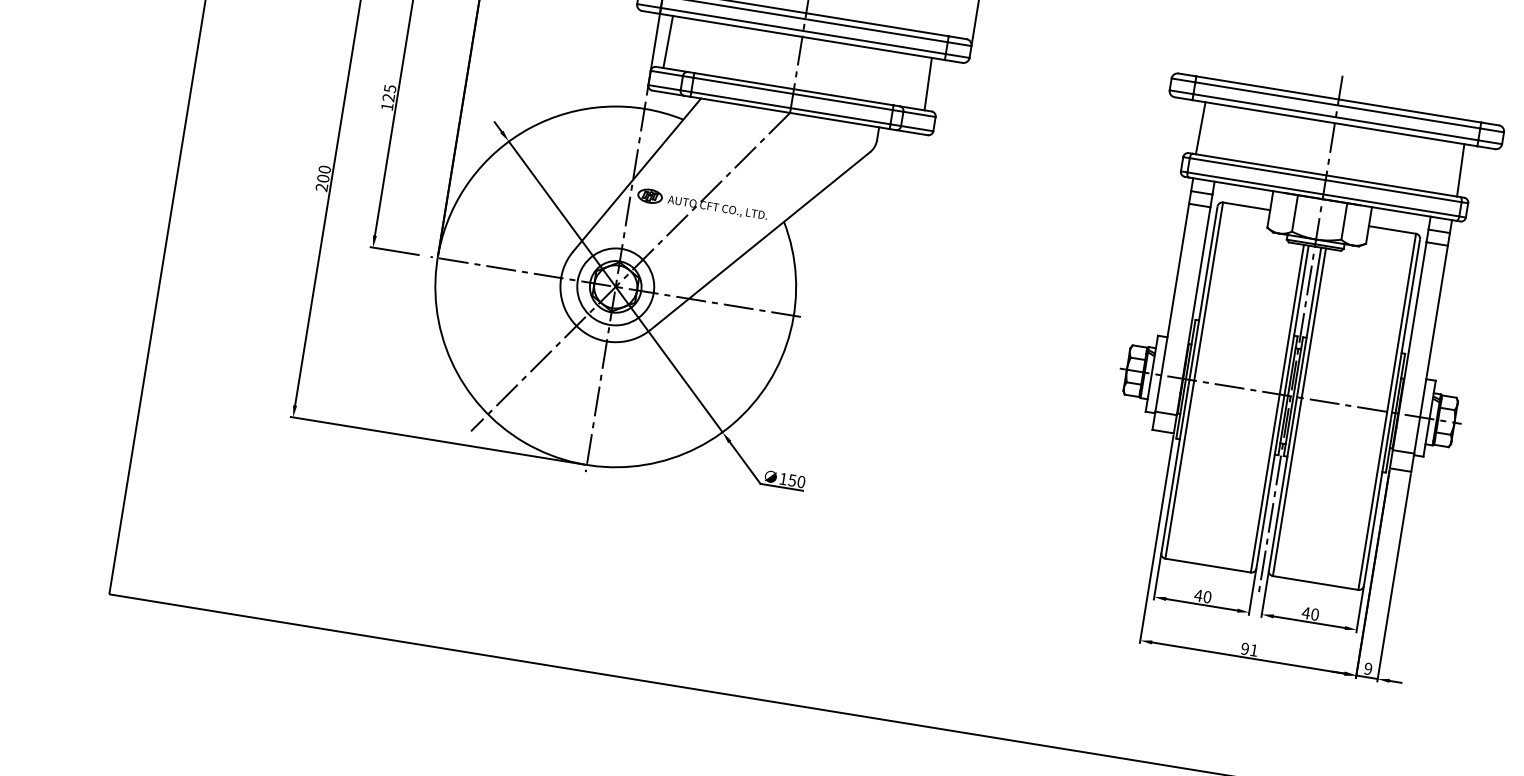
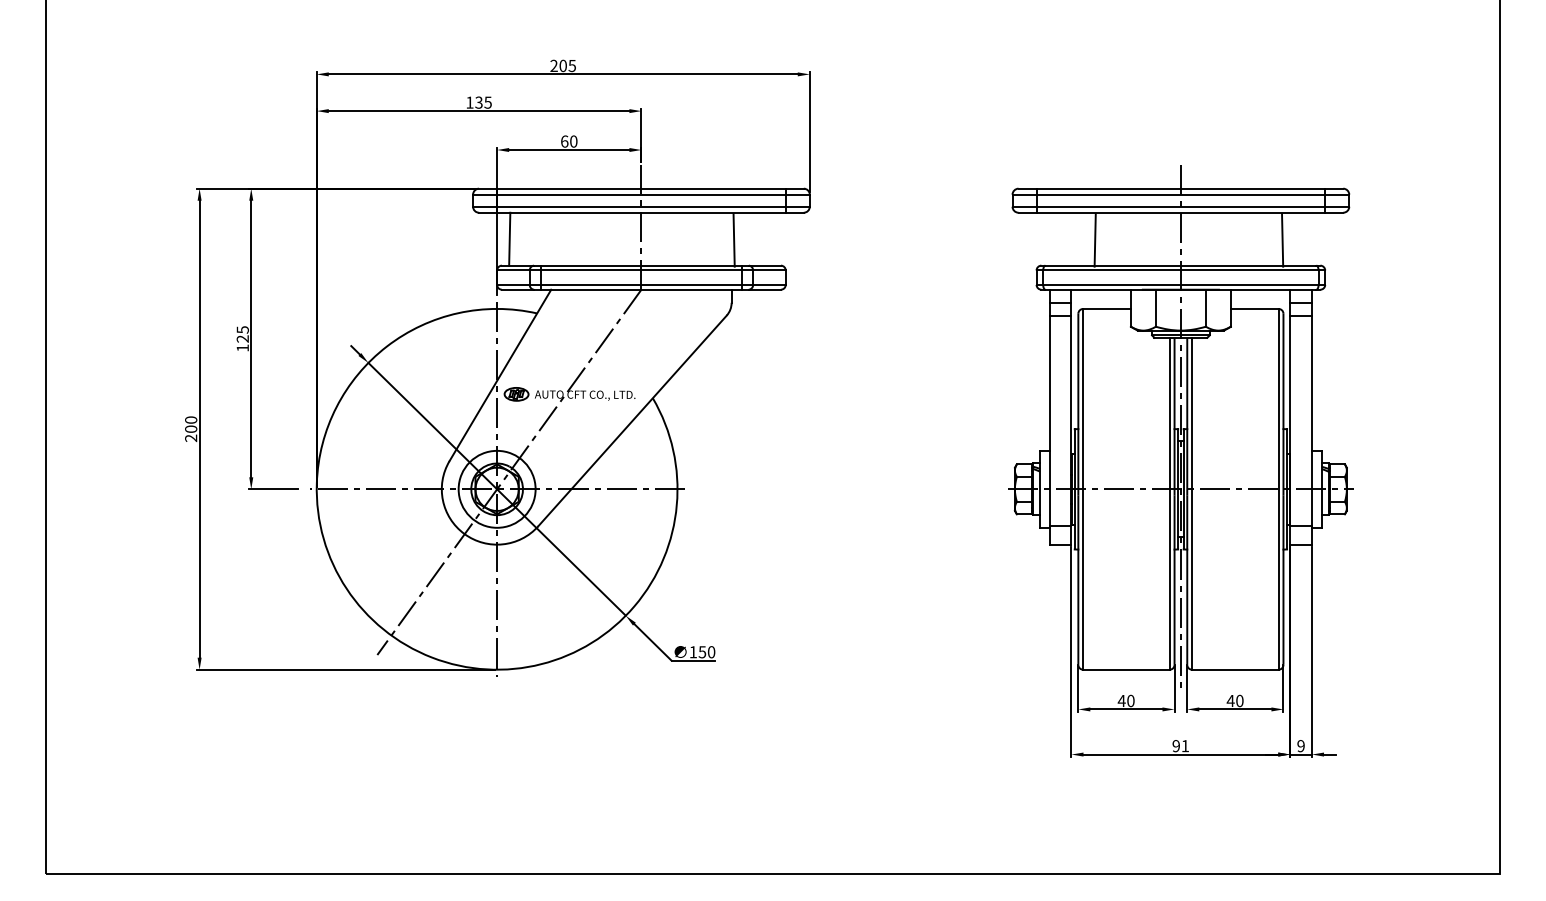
line: (927, 83) -> (733, 239), moved
line: (1200, 127) -> (1094, 239), moved
line: (1460, 169) -> (1282, 239), moved

